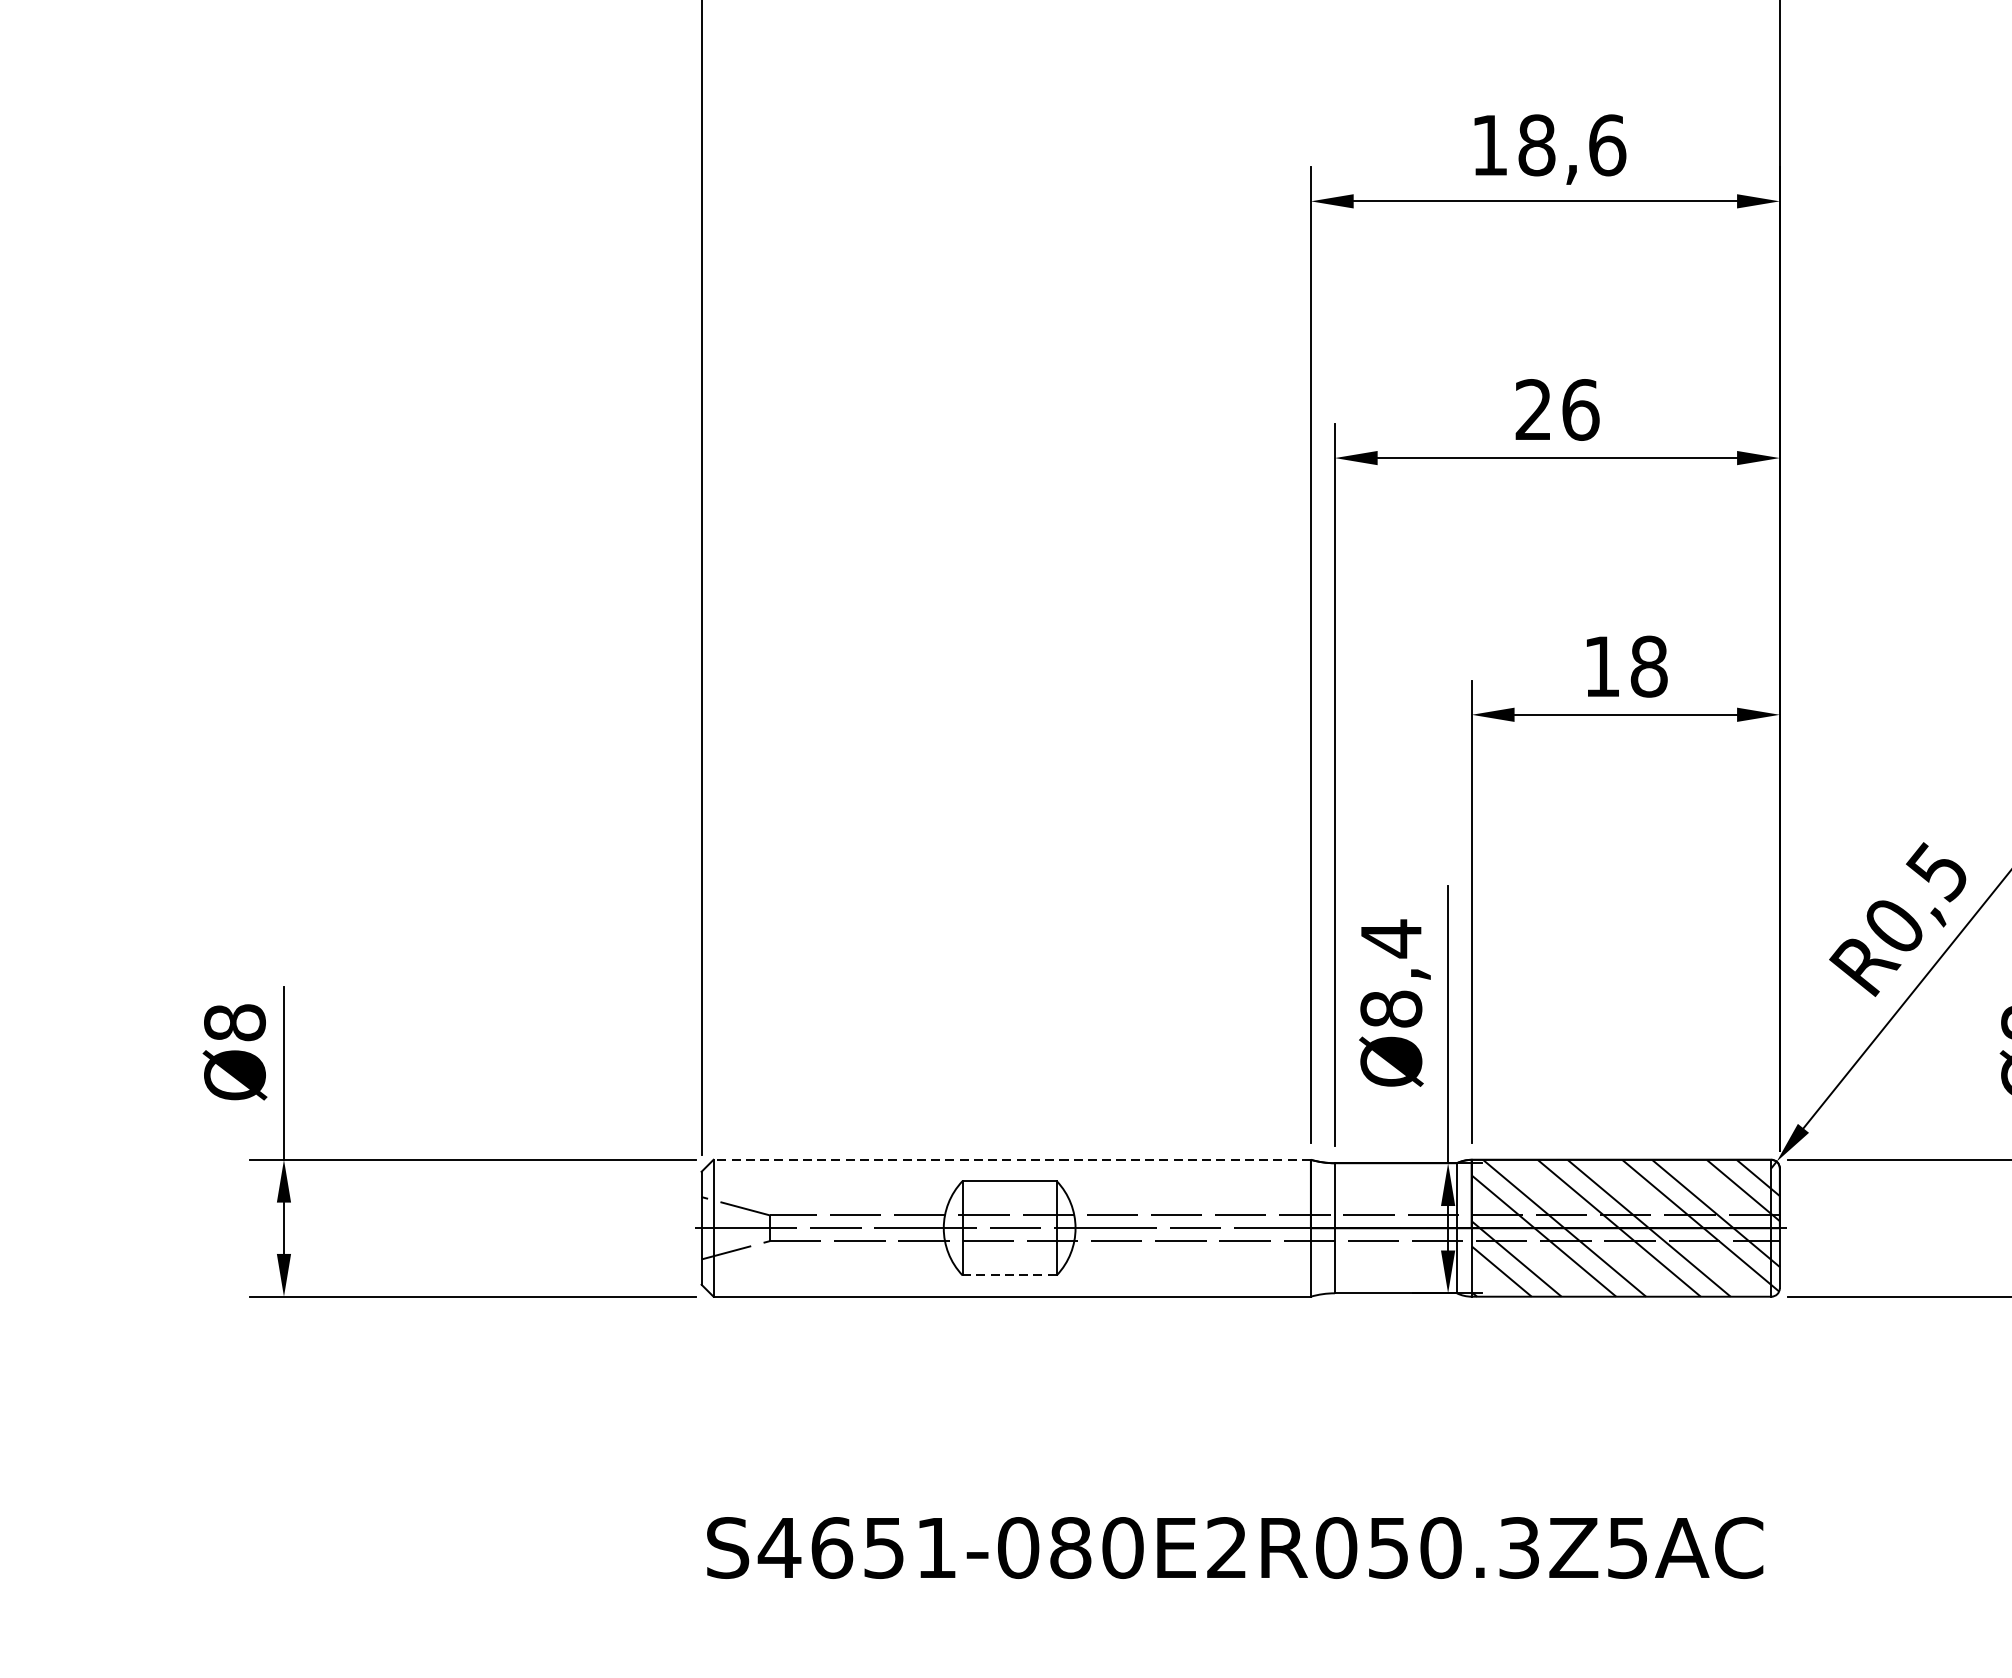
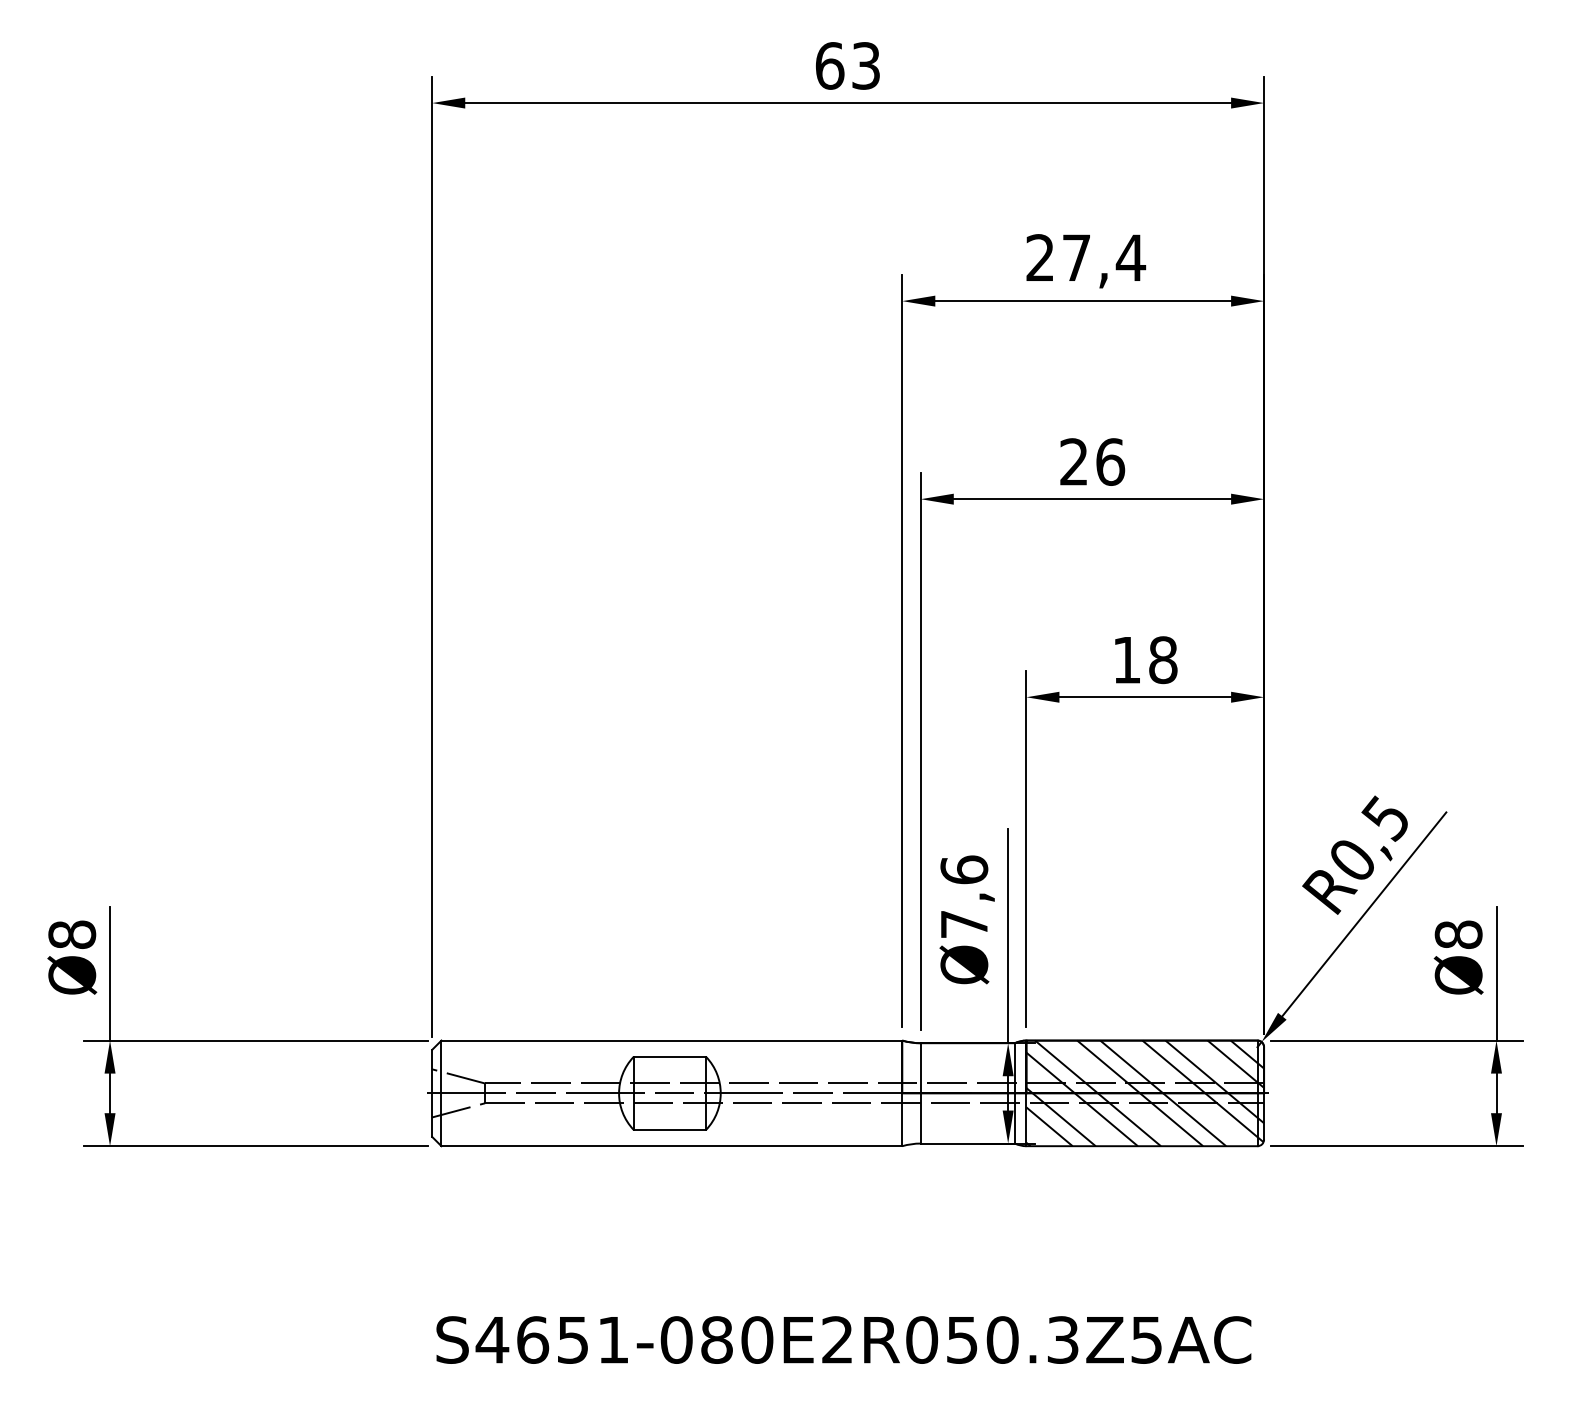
text: (1549, 144) -> (1086, 257), 18,6 -> 27,4
text: (1391, 973) -> (964, 896), Ø8,4 -> Ø7,6
line: (1011, 1159) -> (671, 1040), dashed -> solid
line: (1009, 1275) -> (669, 1129), dashed -> solid

